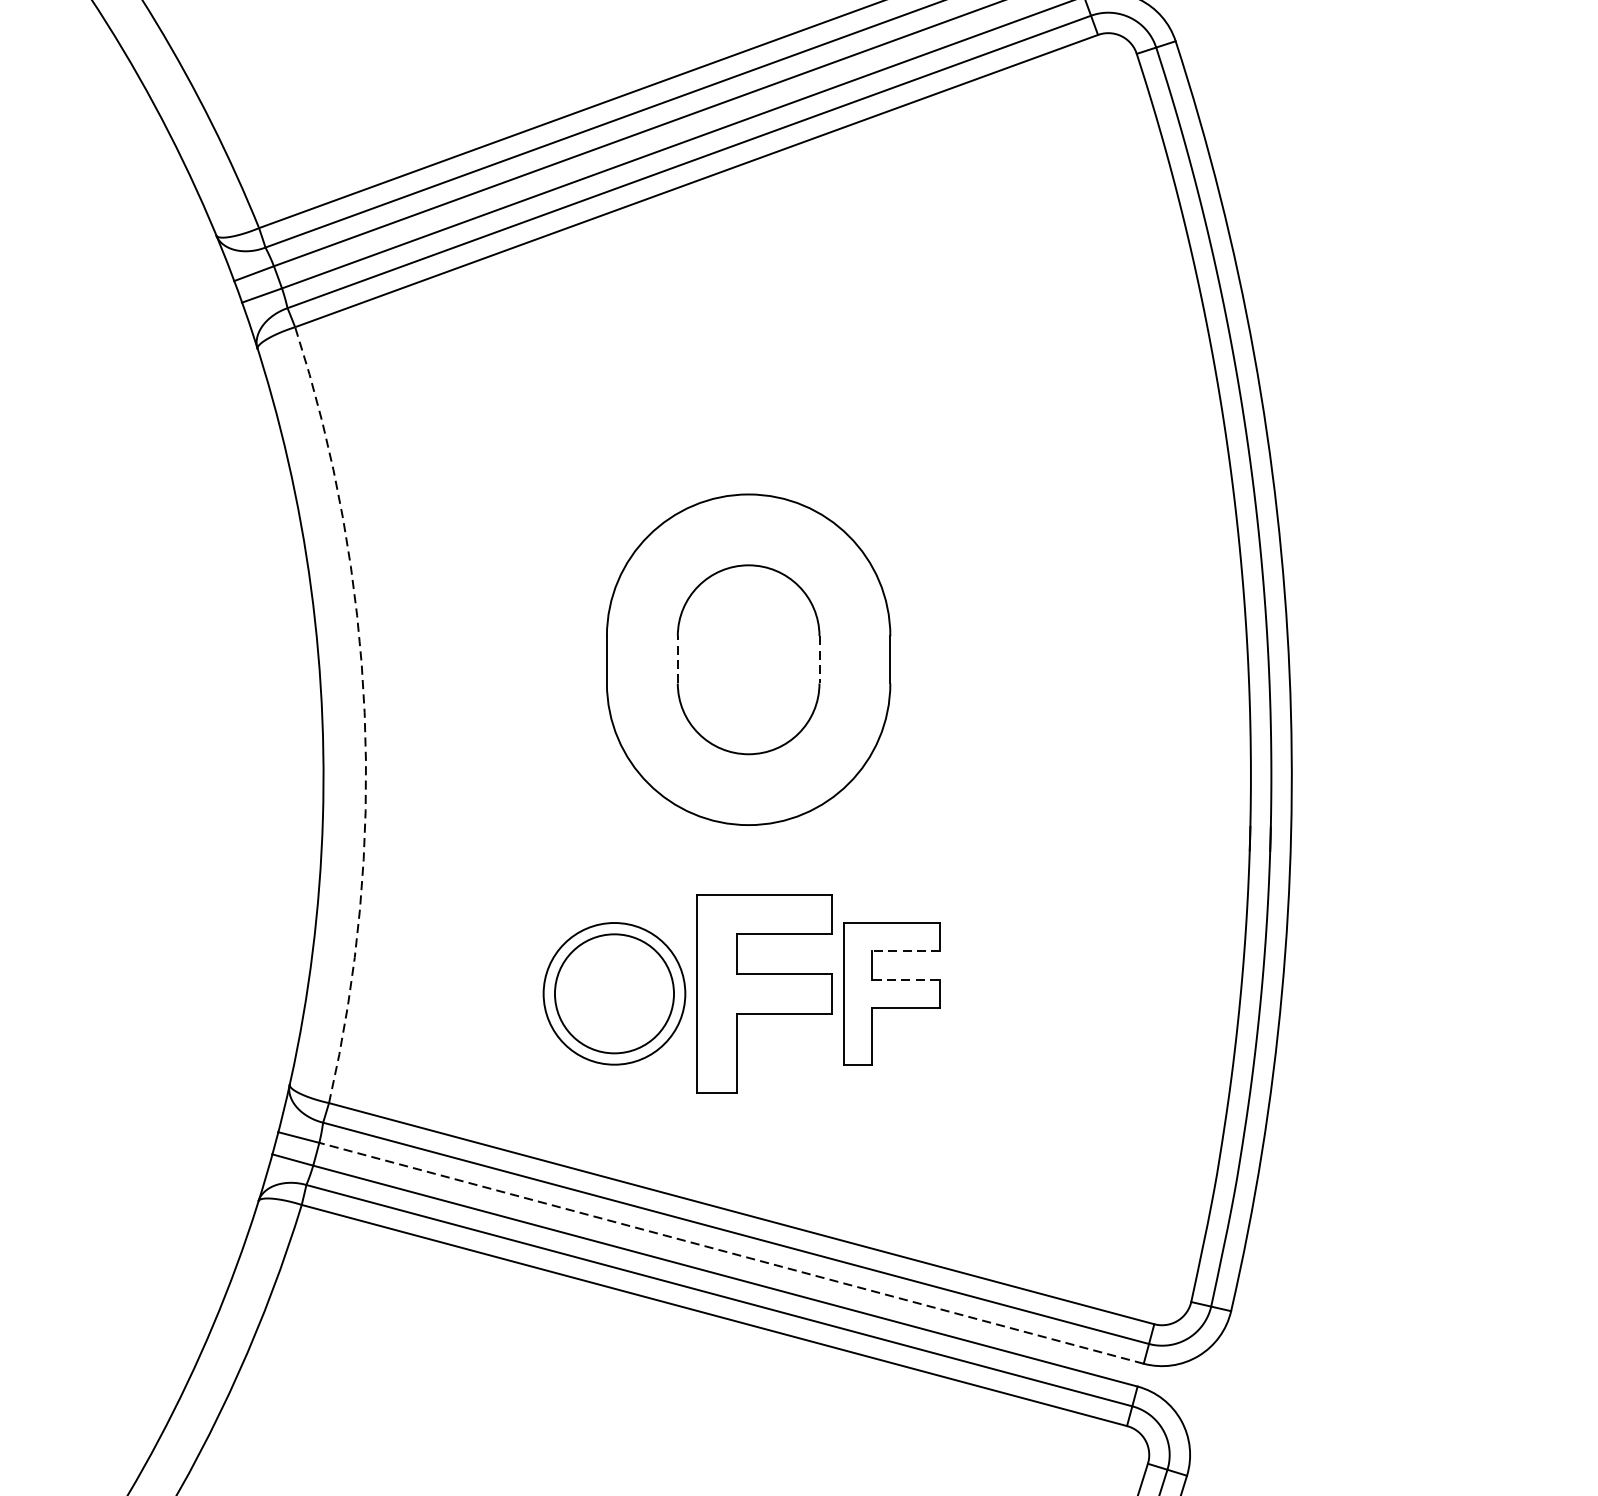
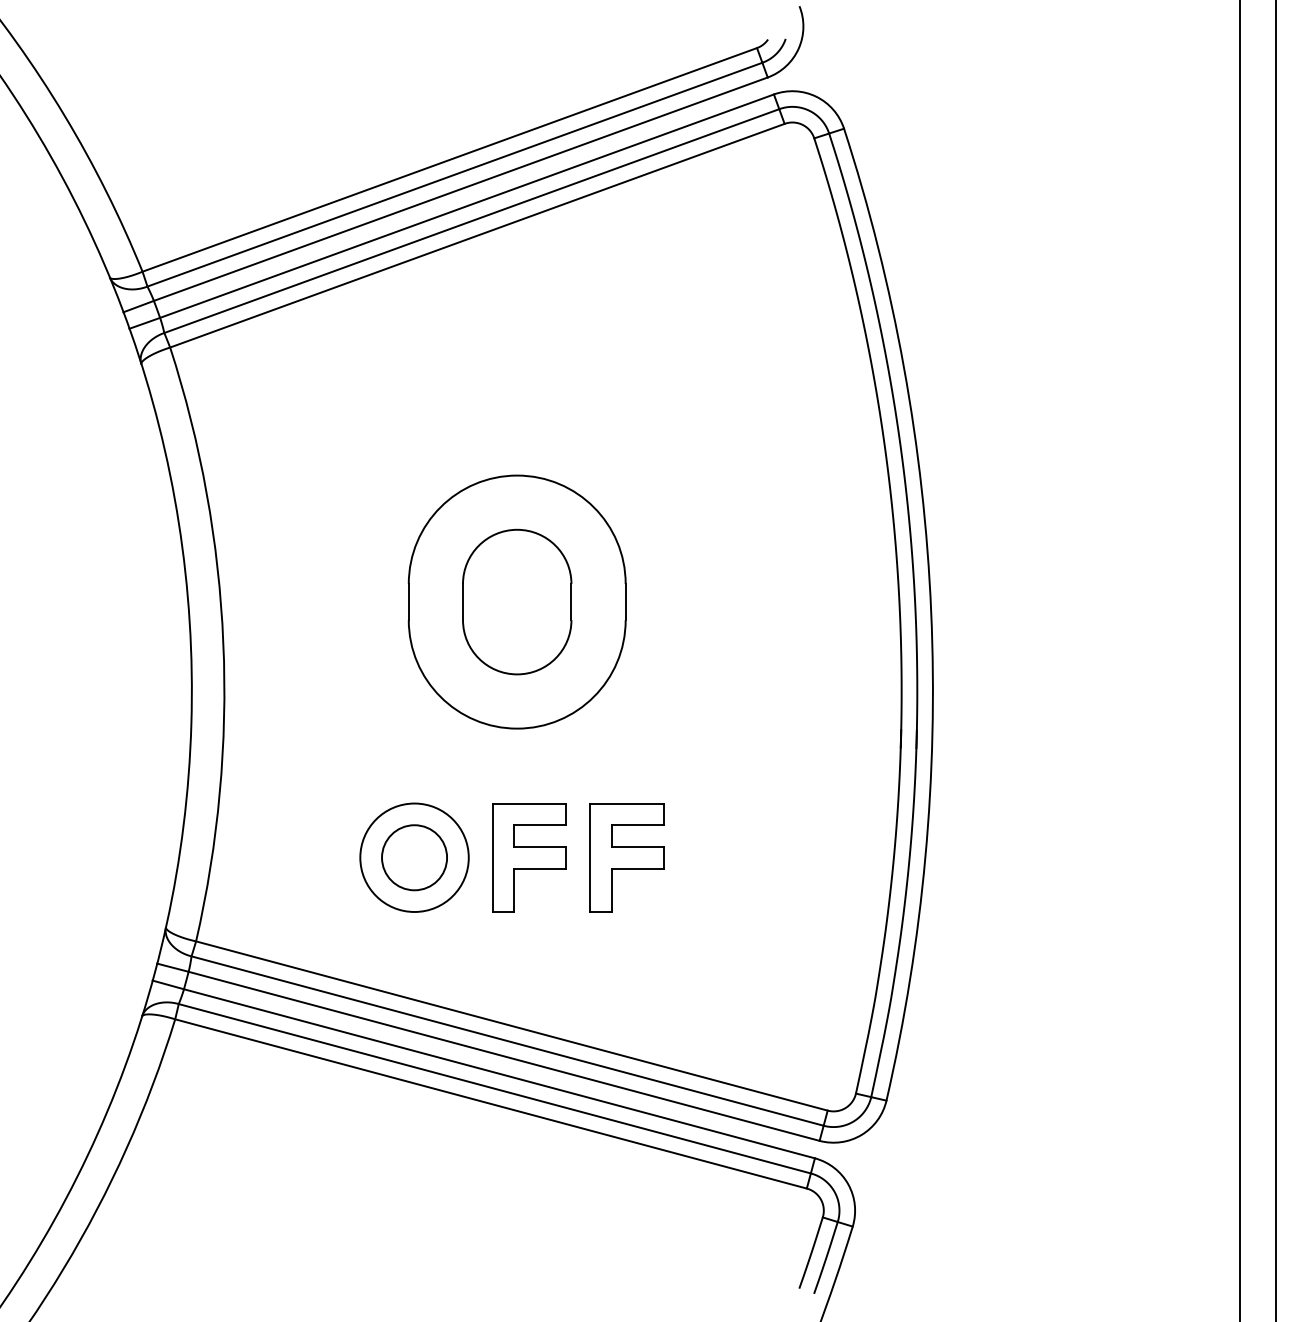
line: (678, 659) -> (463, 601), dashed -> solid
line: (819, 660) -> (571, 602), dashed -> solid
arc: (364, 712) -> (223, 642), dashed -> solid
line: (905, 951) -> (637, 825), dashed -> solid
line: (907, 979) -> (638, 846), dashed -> solid
circle: (614, 993) -> (414, 857), size x0.71
part: (764, 993) -> (529, 857), size x0.71
line: (732, 1253) -> (504, 1056), dashed -> solid

